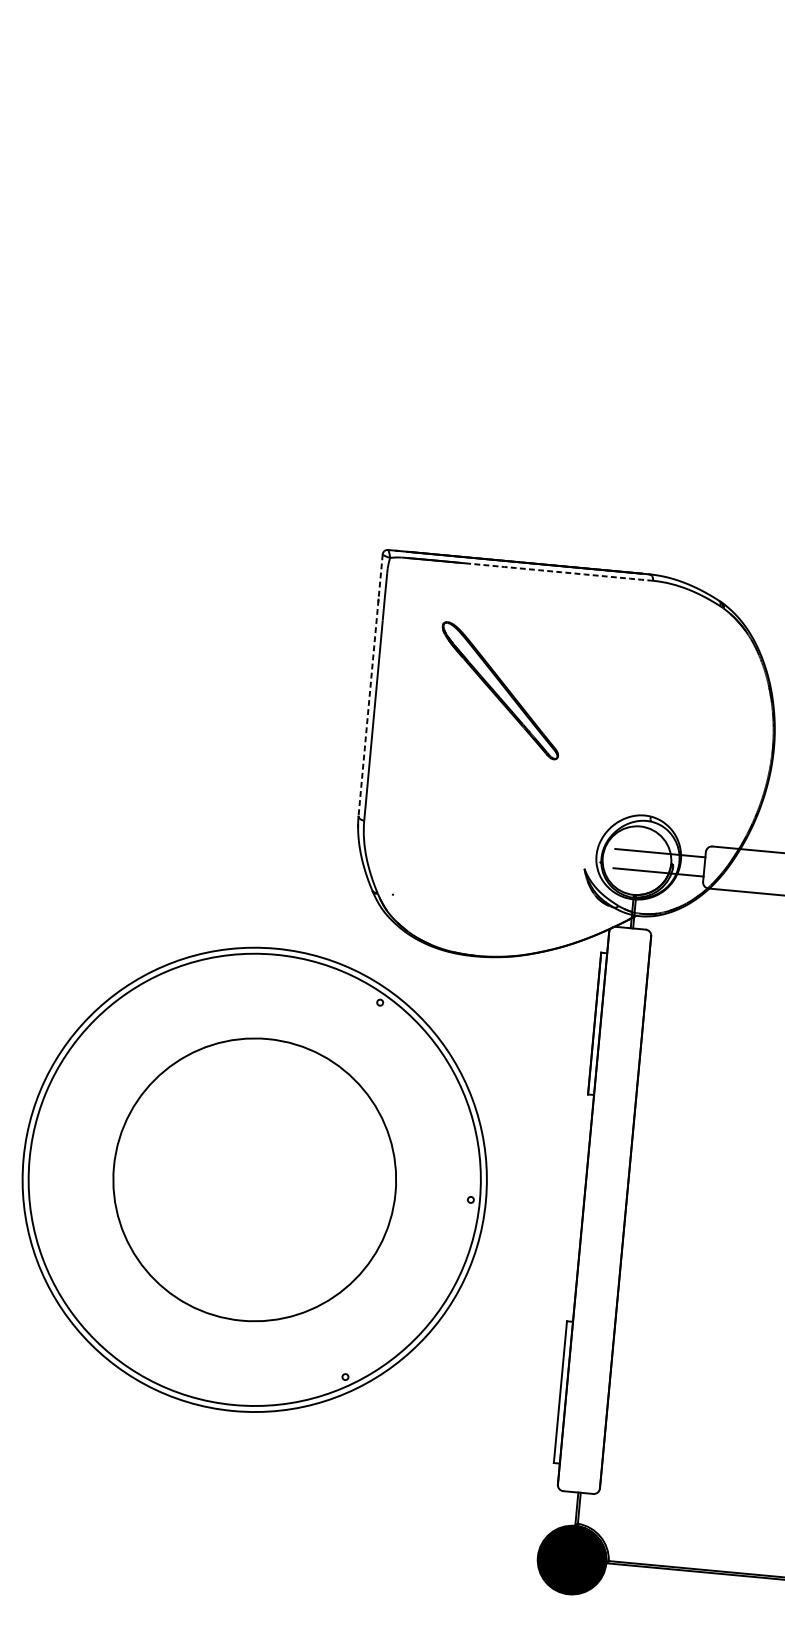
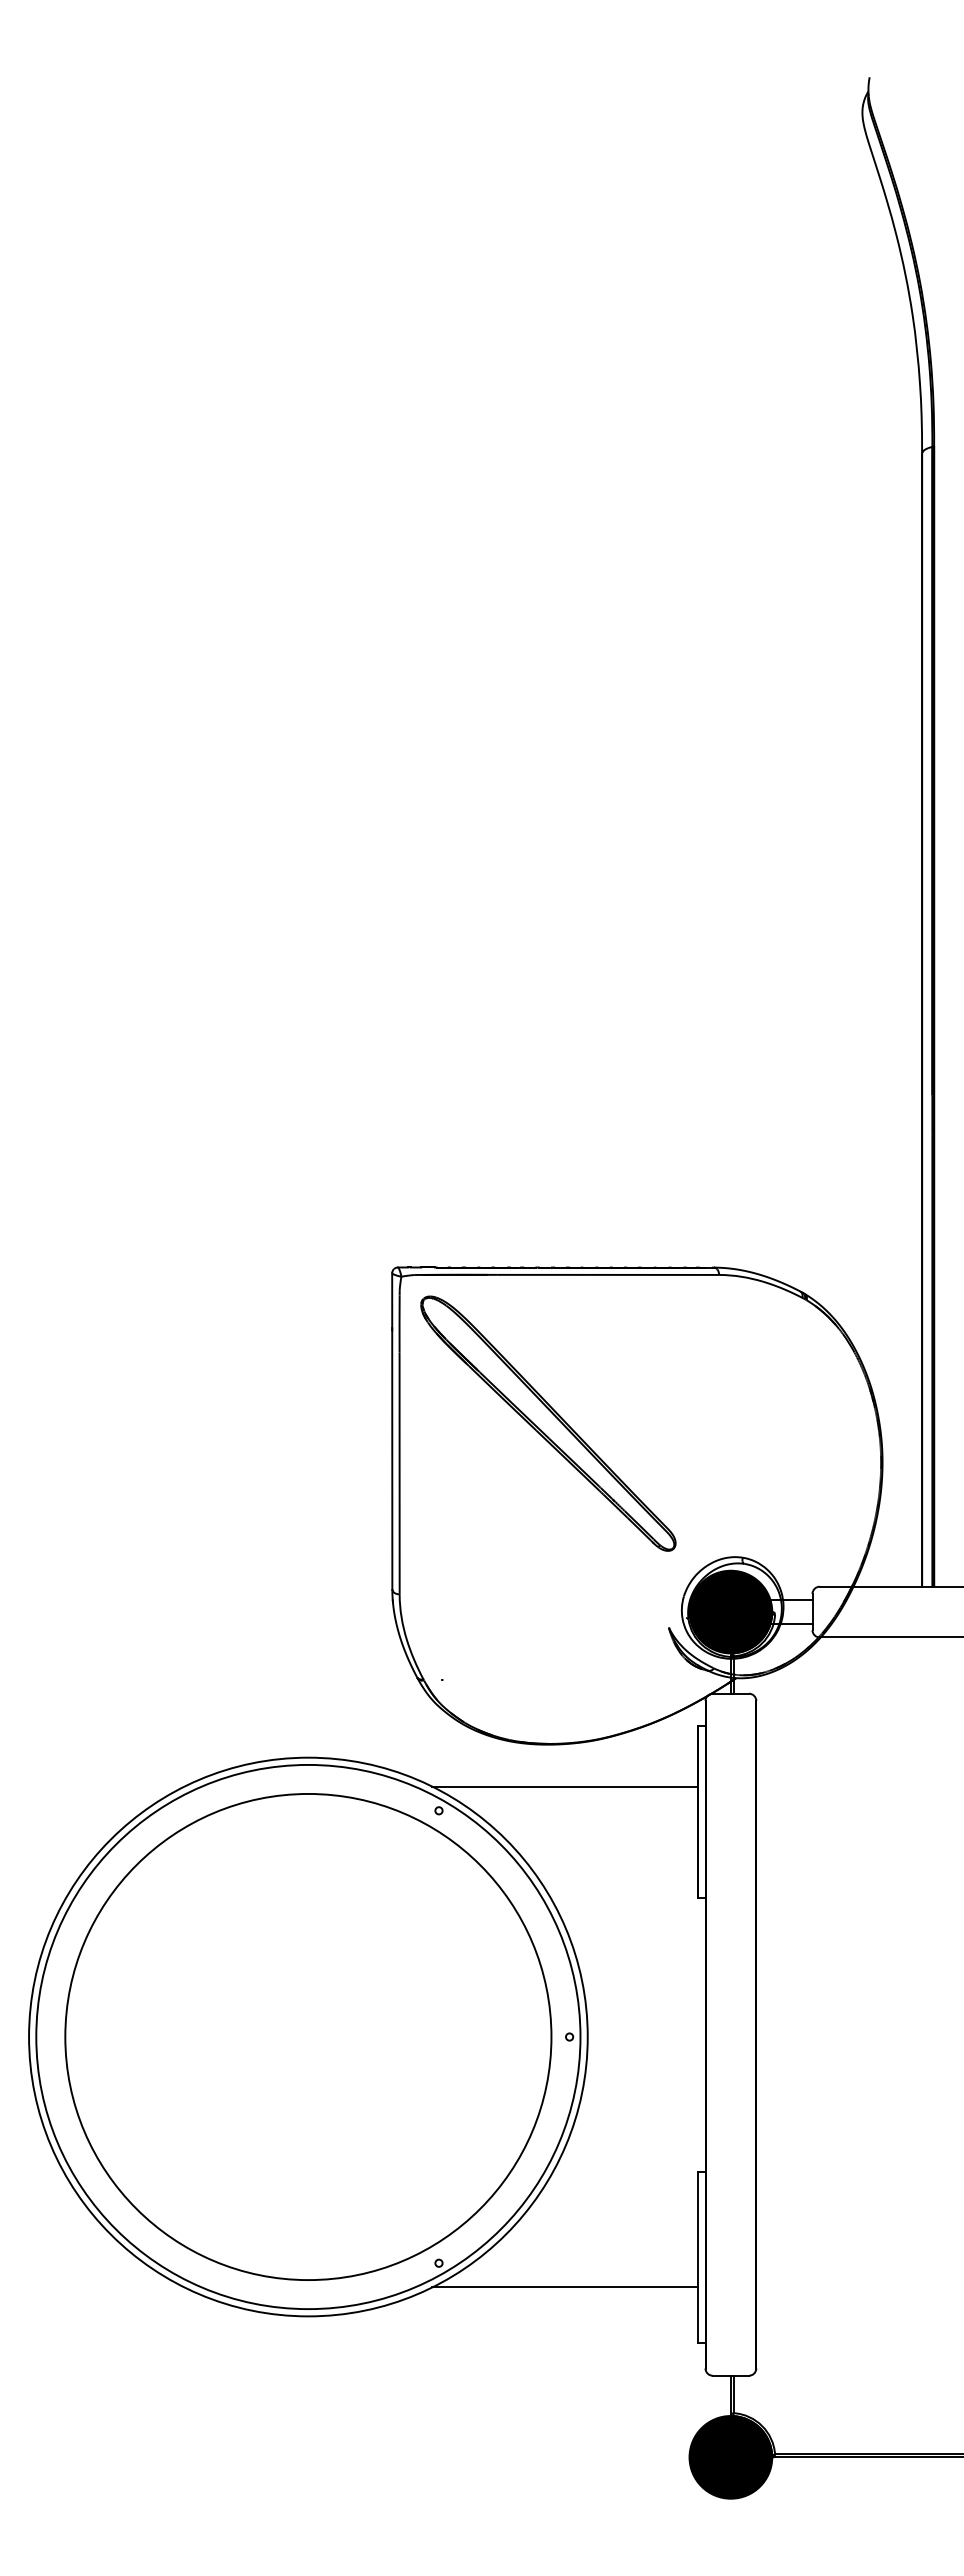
arc: (561, 571) -> (608, 1274), dashed -> solid
line: (370, 685) -> (392, 1431), dashed -> solid
part: (500, 690) -> (548, 1423), size x1.67
fill: (636, 860) -> (730, 1611), added
line: (486, 992) -> (565, 1786), added
circle: (254, 1179) -> (308, 2036), size x1.43
line: (448, 1406) -> (565, 2287), added

